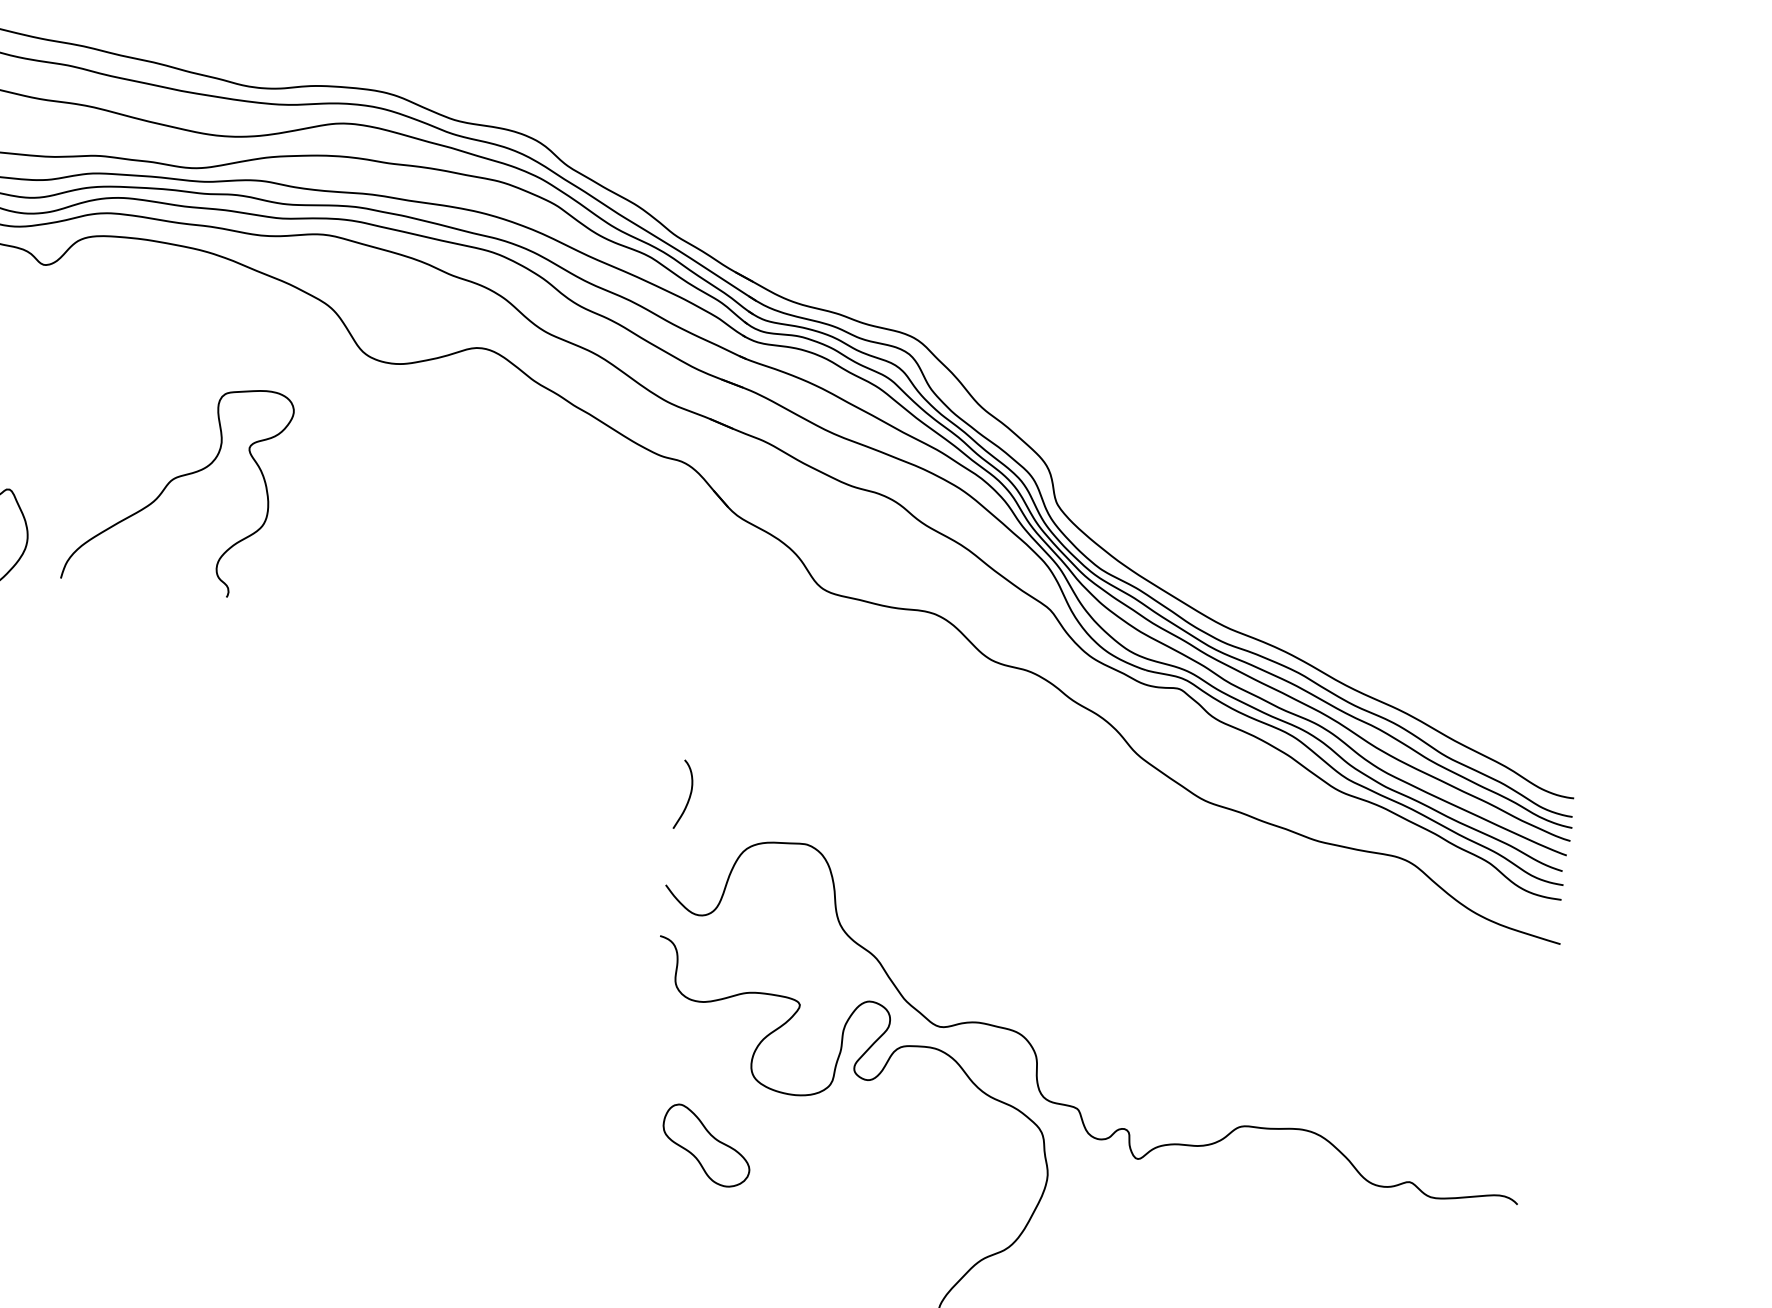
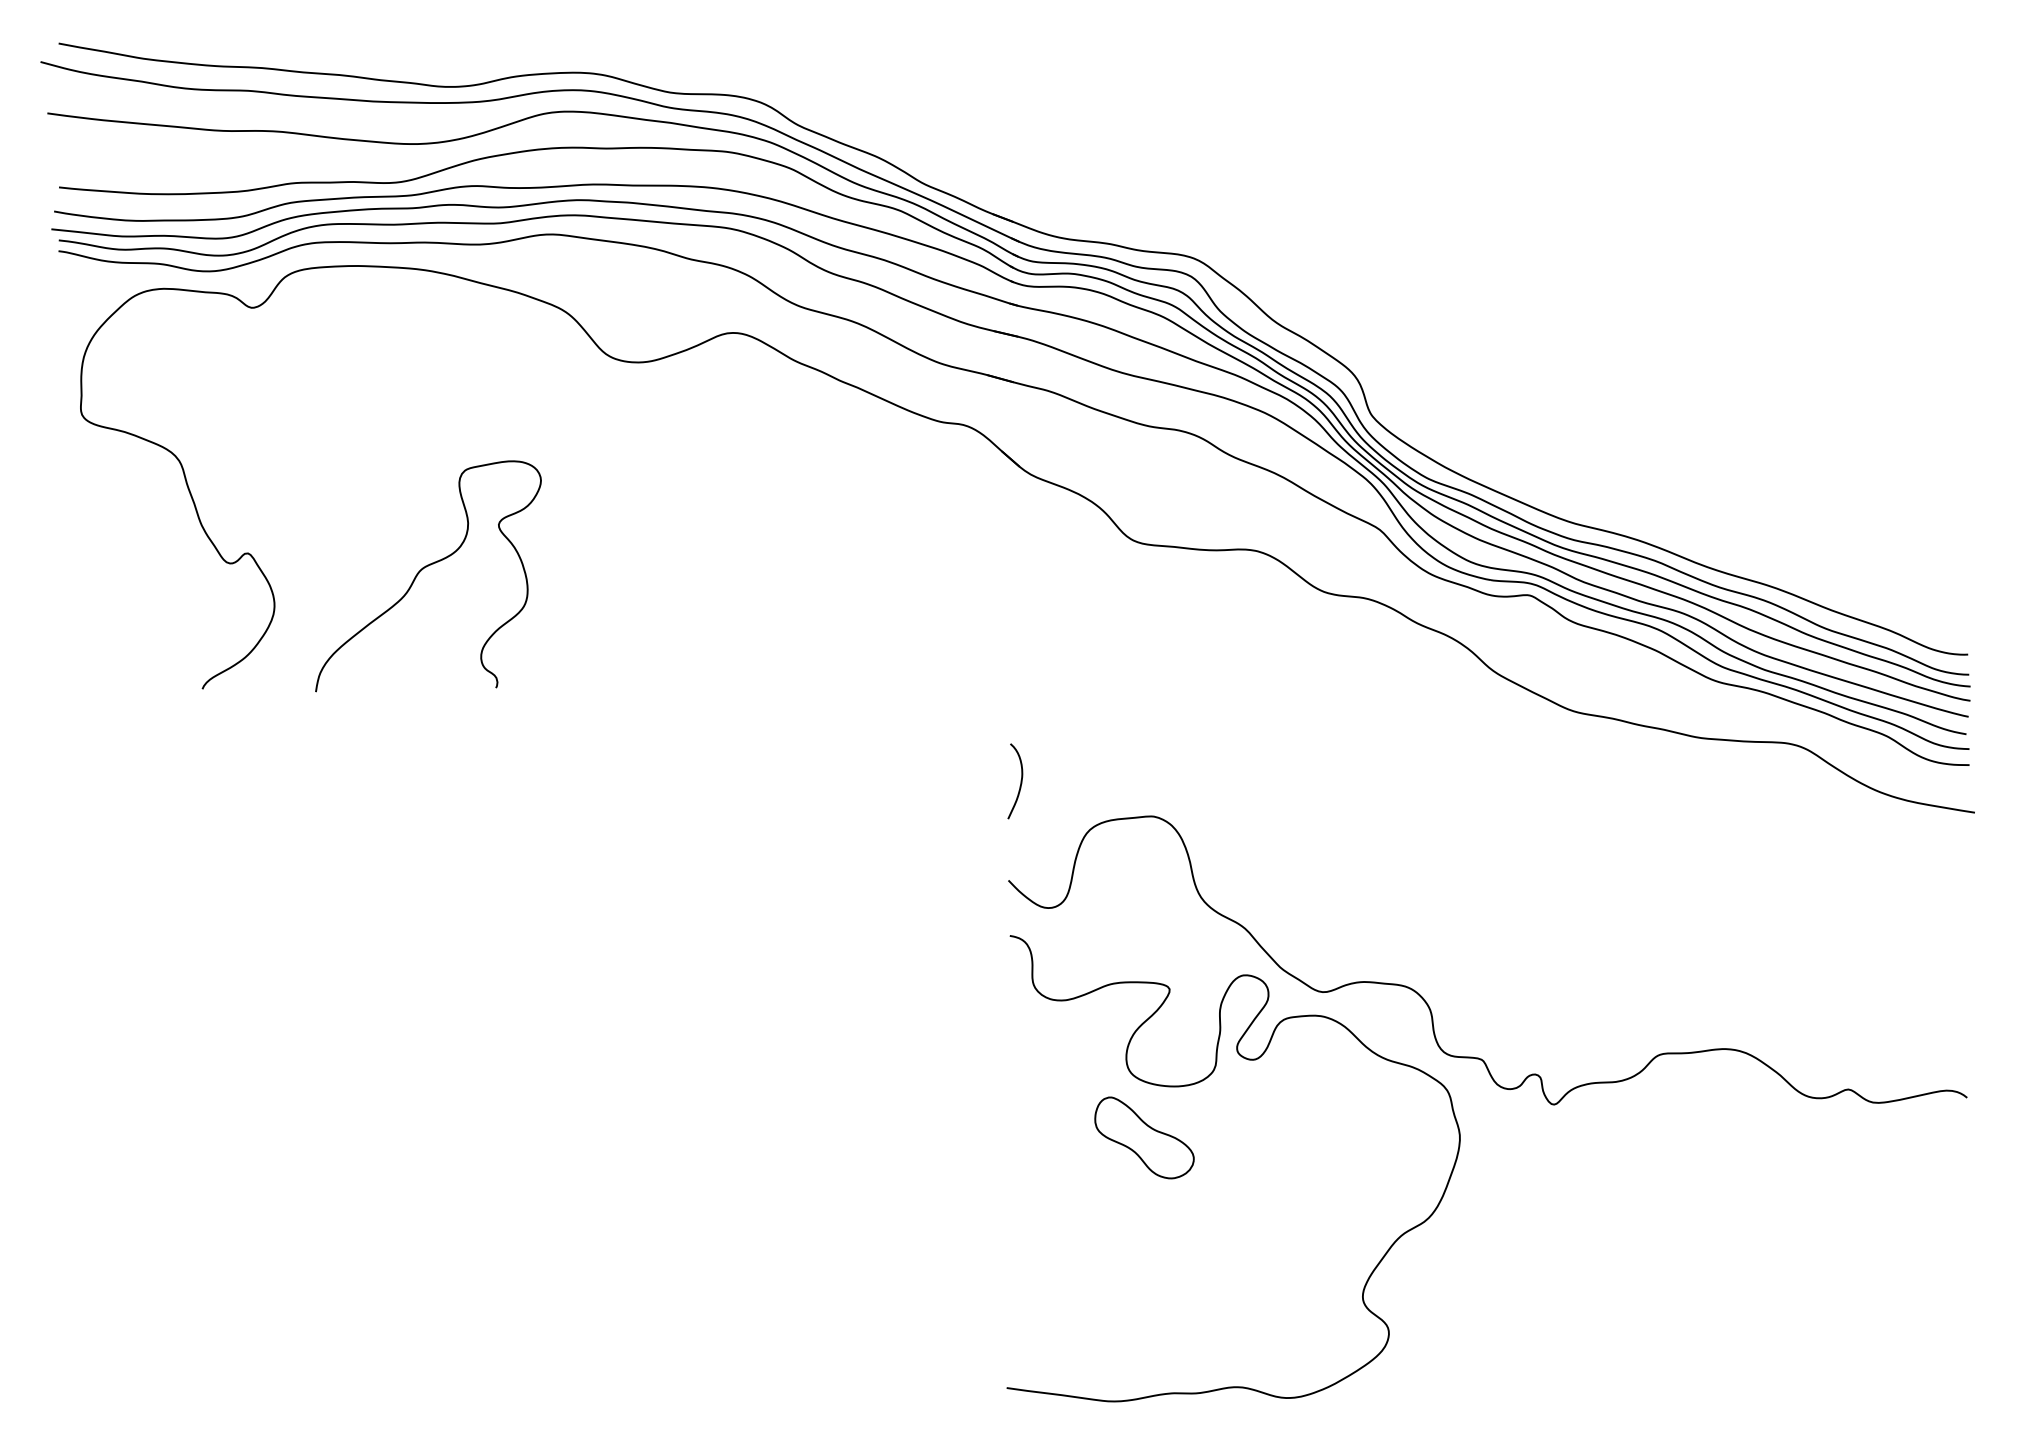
curve: (173, 480) -> (422, 570), moved
part: (706, 1145) -> (1144, 1137), moved

